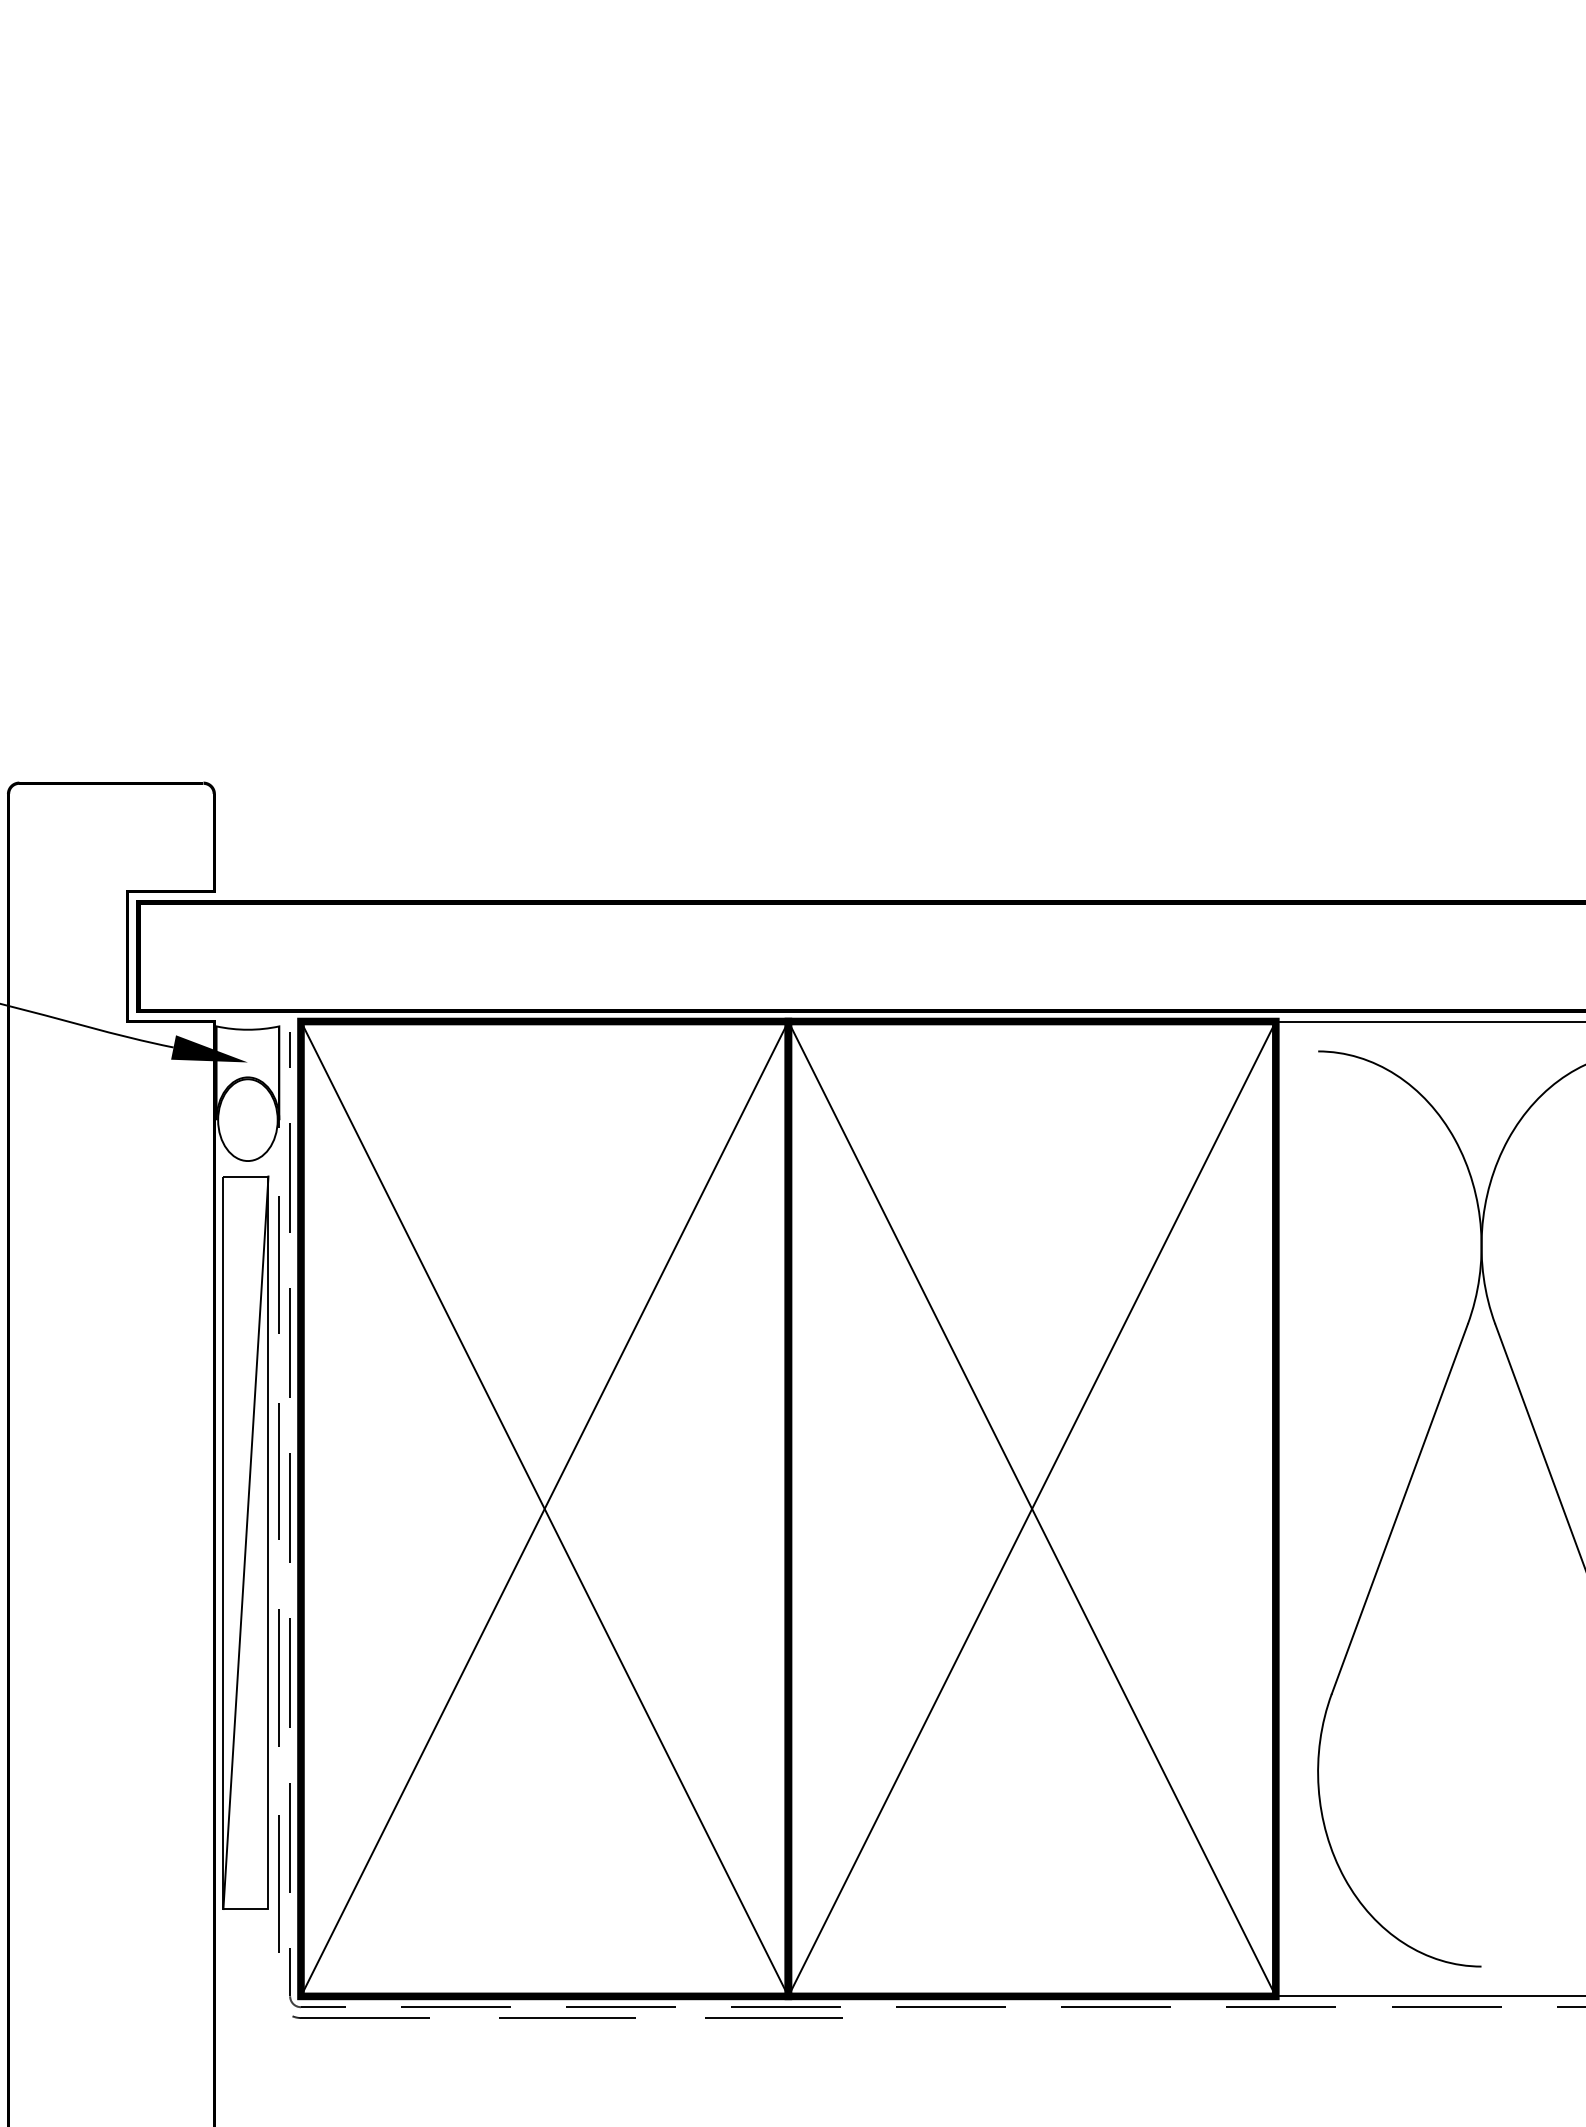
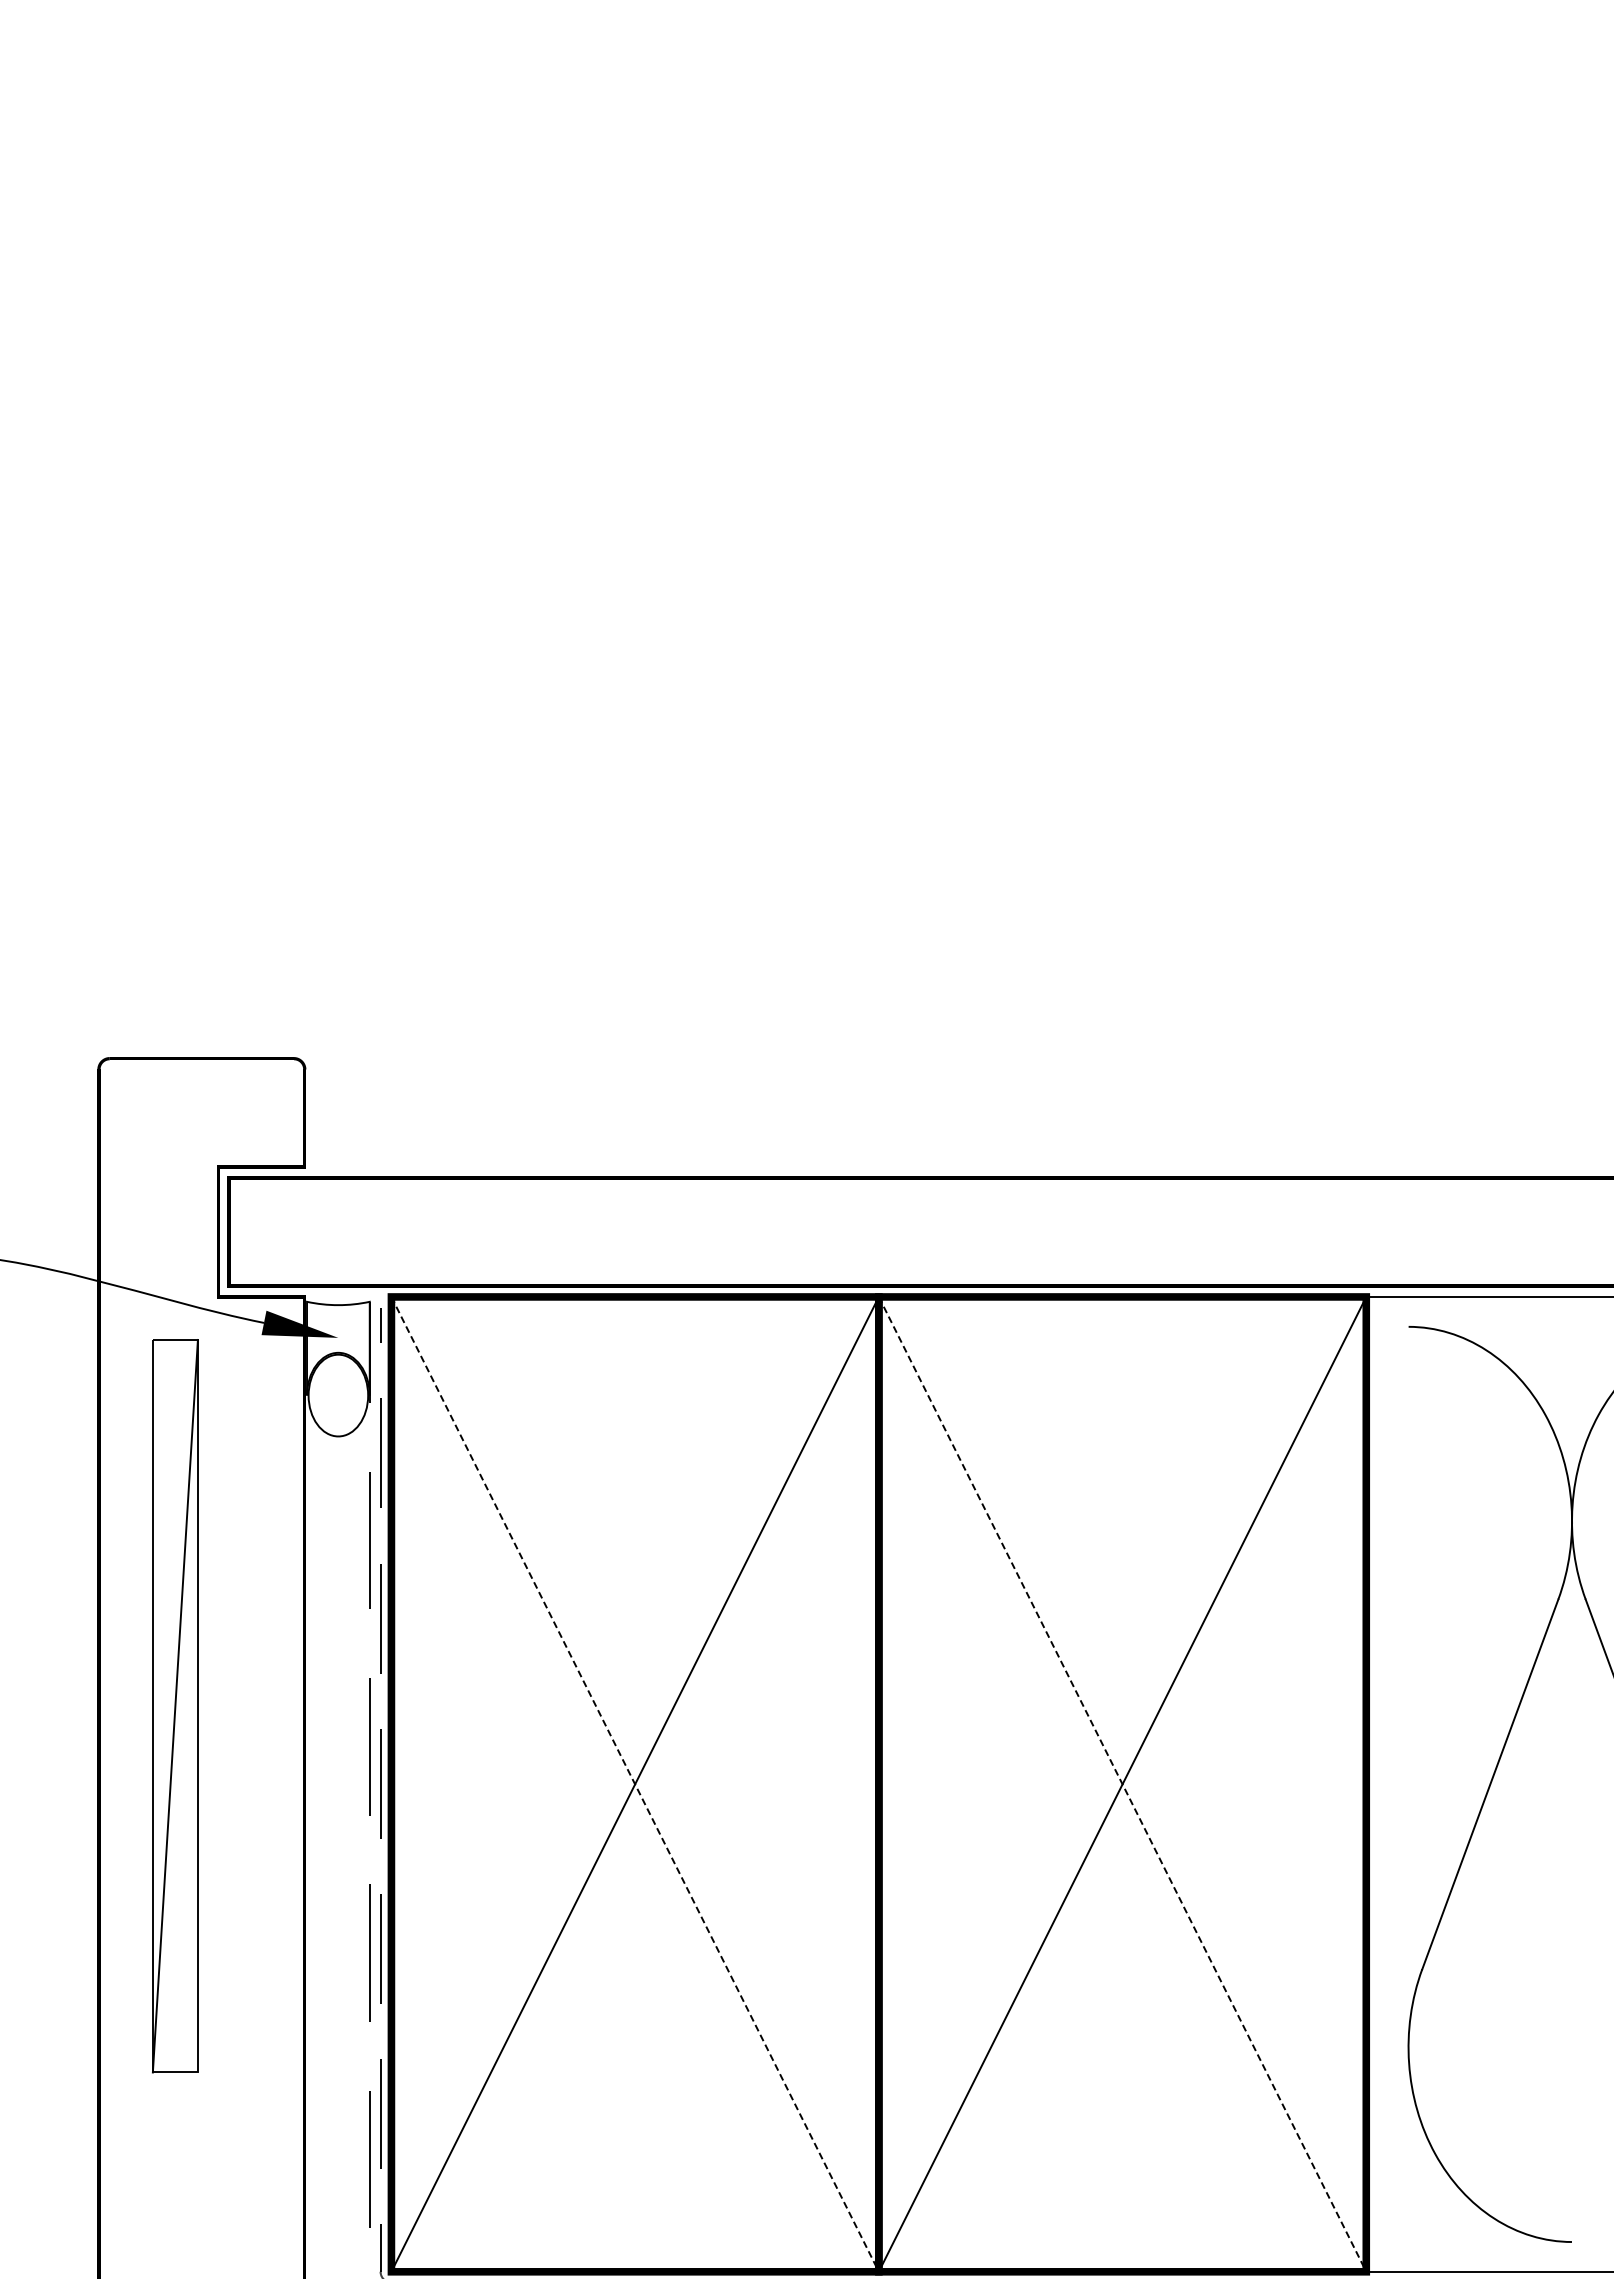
line: (545, 1509) -> (635, 1784), solid -> dashed
line: (1032, 1509) -> (1122, 1784), solid -> dashed
part: (246, 1543) -> (175, 1706), moved

